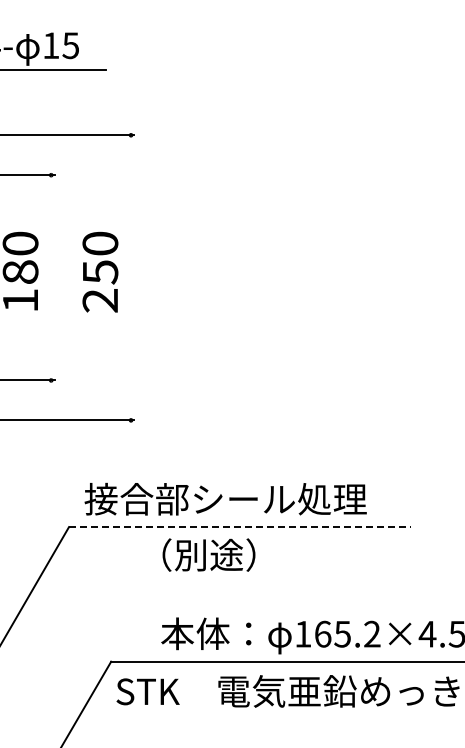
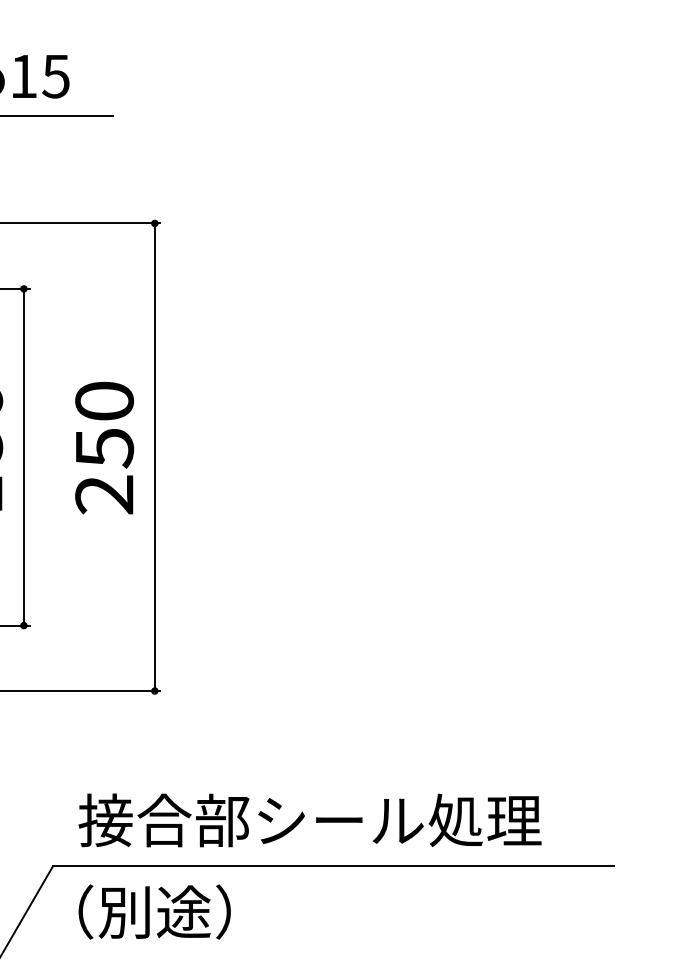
line: (51, 277) -> (24, 456), added
line: (131, 277) -> (155, 456), added
line: (240, 527) -> (334, 866), dashed -> solid
text: (208, 554) -> (153, 911), moved

